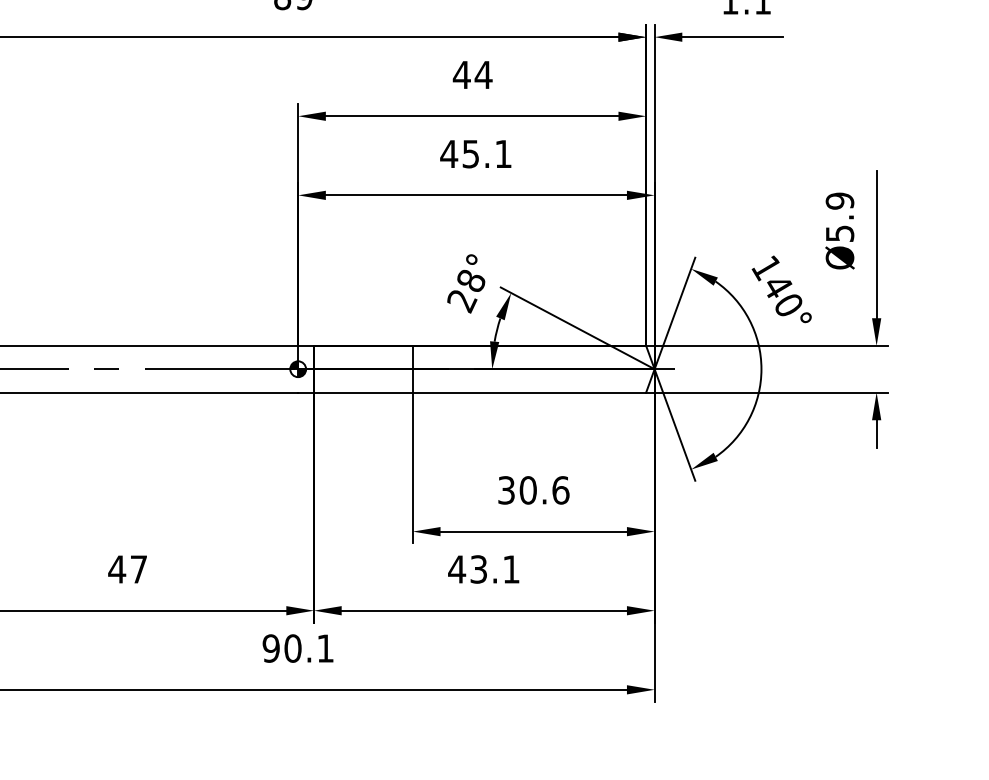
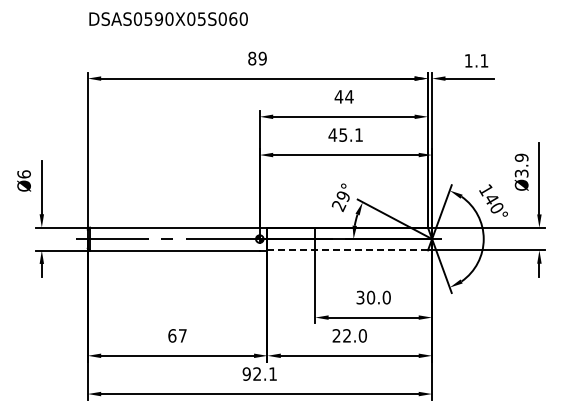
text: (837, 233) -> (520, 173), Ø5.9 -> Ø3.9
text: (471, 281) -> (343, 196), 28° -> 29°
line: (479, 392) -> (347, 250), solid -> dashed
text: (560, 490) -> (386, 297), 30.6 -> 30.0
text: (117, 568) -> (172, 335), 47 -> 67
text: (483, 568) -> (349, 335), 43.1 -> 22.0
text: (293, 647) -> (257, 373), 90.1 -> 92.1

